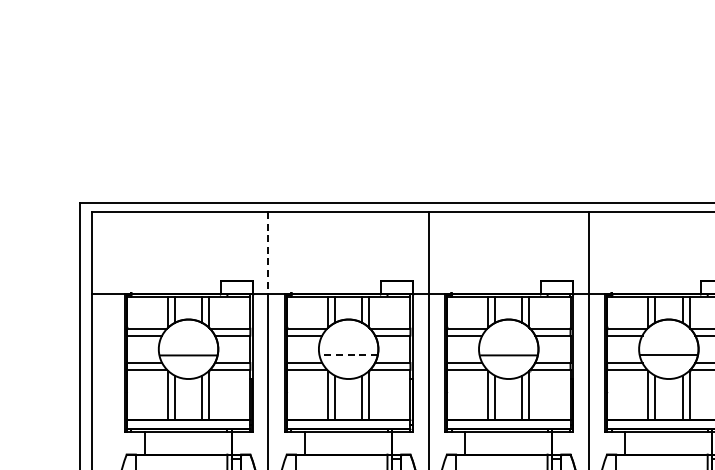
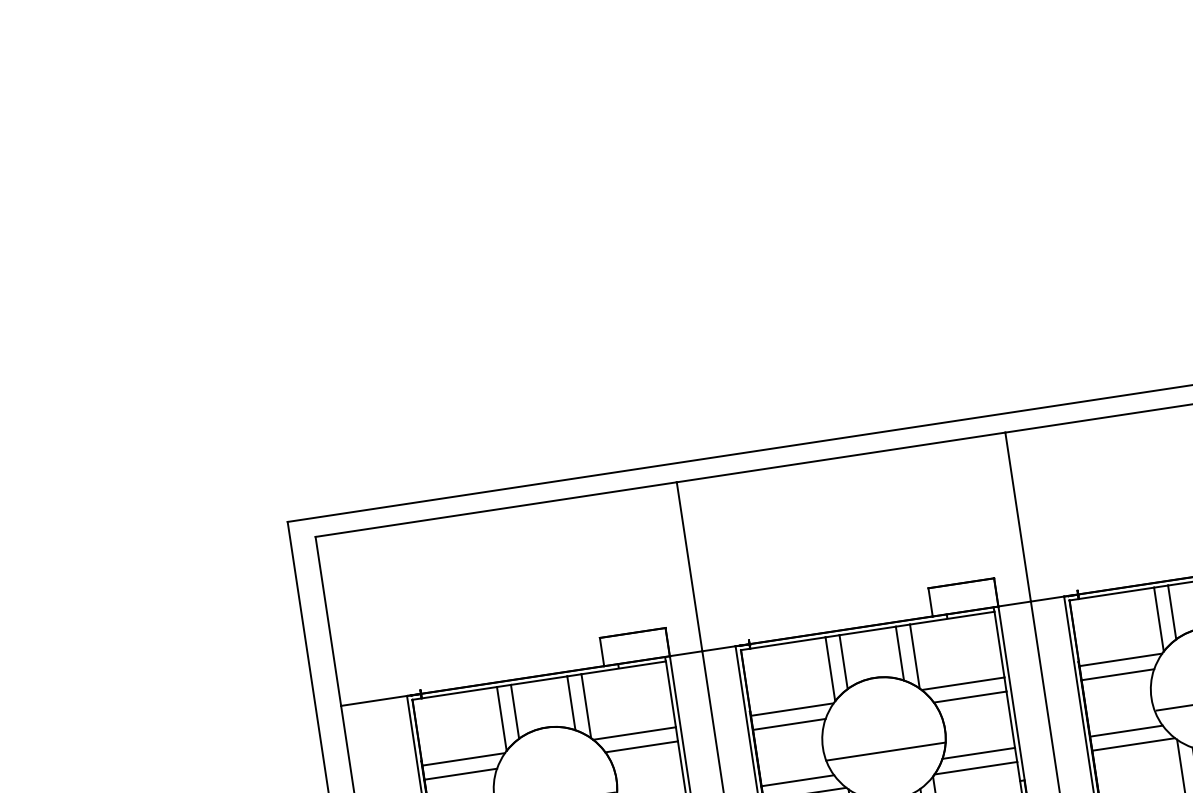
line: (268, 253) -> (689, 567), dashed -> solid
line: (348, 355) -> (885, 751), dashed -> solid

